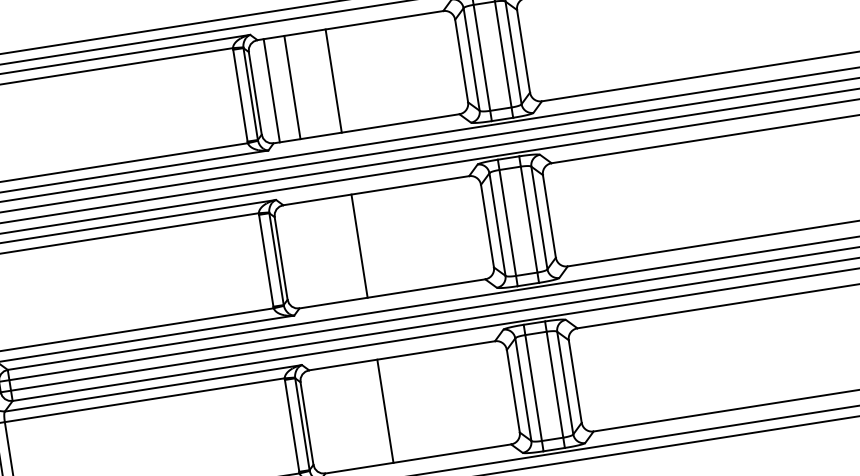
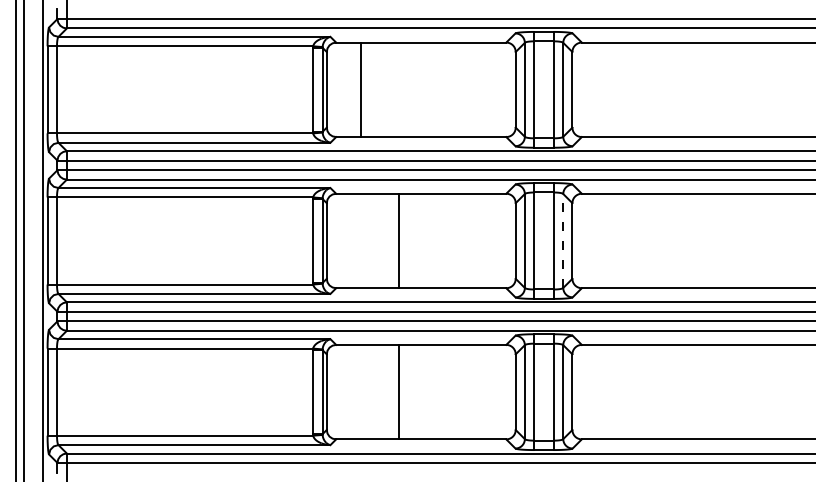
line: (333, 80) -> (398, 89), removed
line: (271, 90) -> (341, 89), removed
line: (539, 217) -> (563, 240), solid -> dashed

